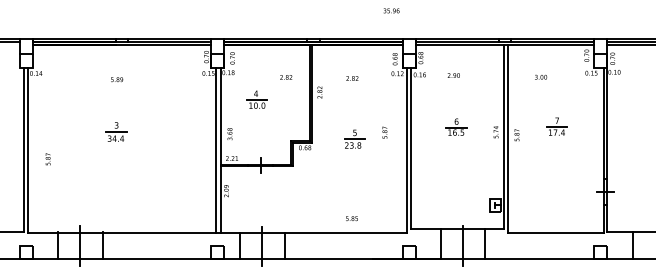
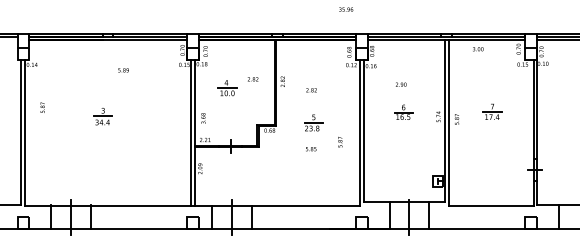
text: (454, 75) -> (401, 84), moved
text: (285, 77) -> (252, 79), moved
text: (541, 77) -> (478, 49), moved
text: (352, 78) -> (311, 90), moved
text: (116, 79) -> (123, 70), moved
text: (385, 131) -> (340, 141), moved
text: (47, 159) -> (42, 107), moved
text: (352, 219) -> (311, 149), moved

